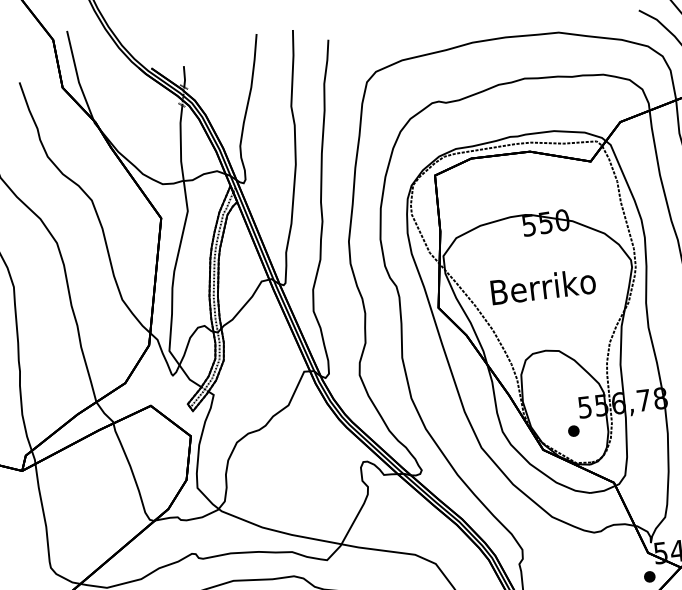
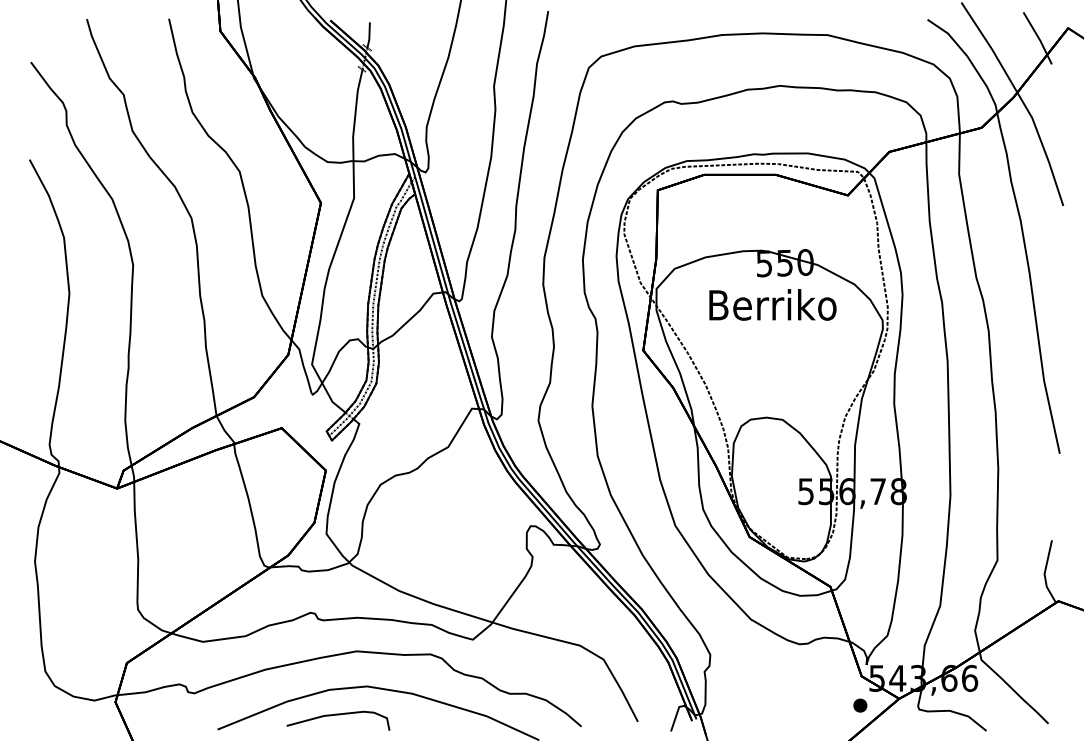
text: (542, 286) -> (772, 304), moved
part: (573, 430) -> (789, 518), removed

